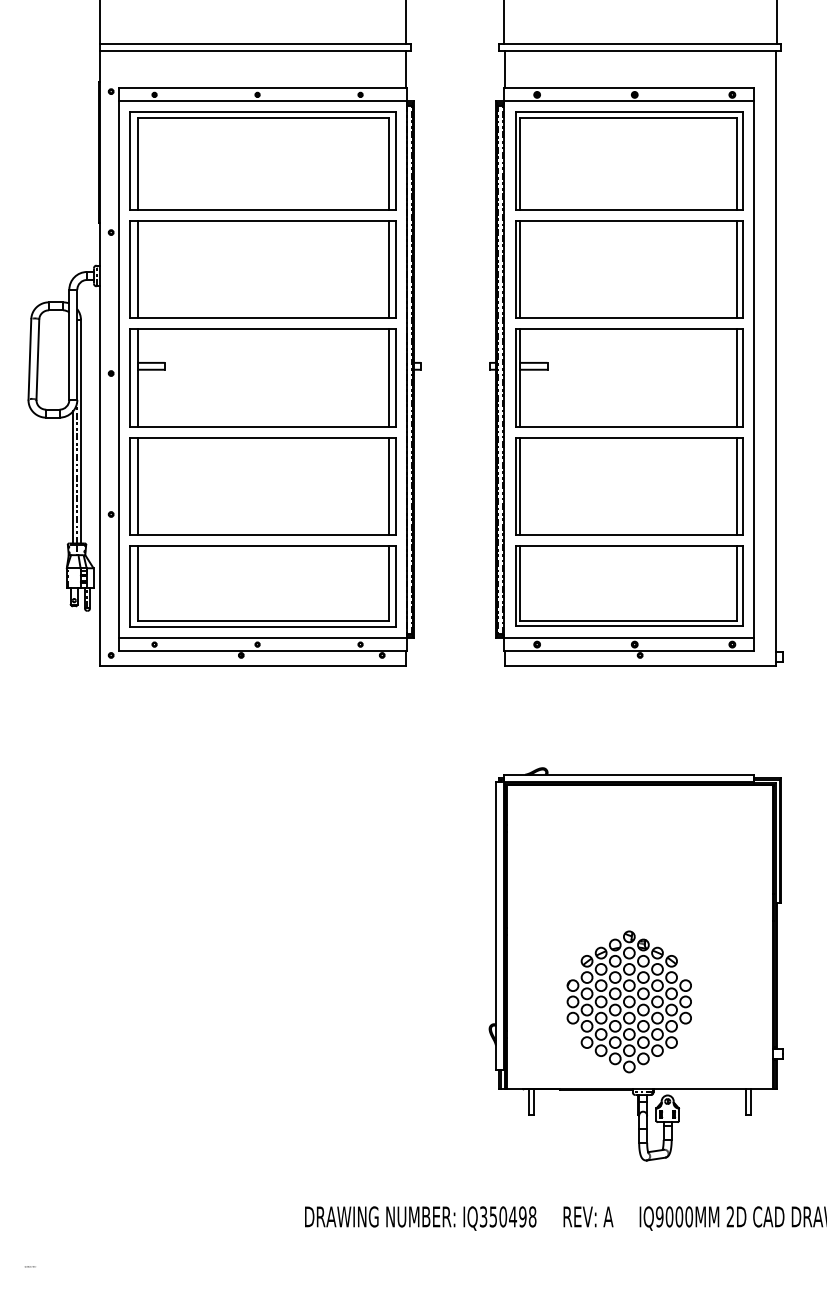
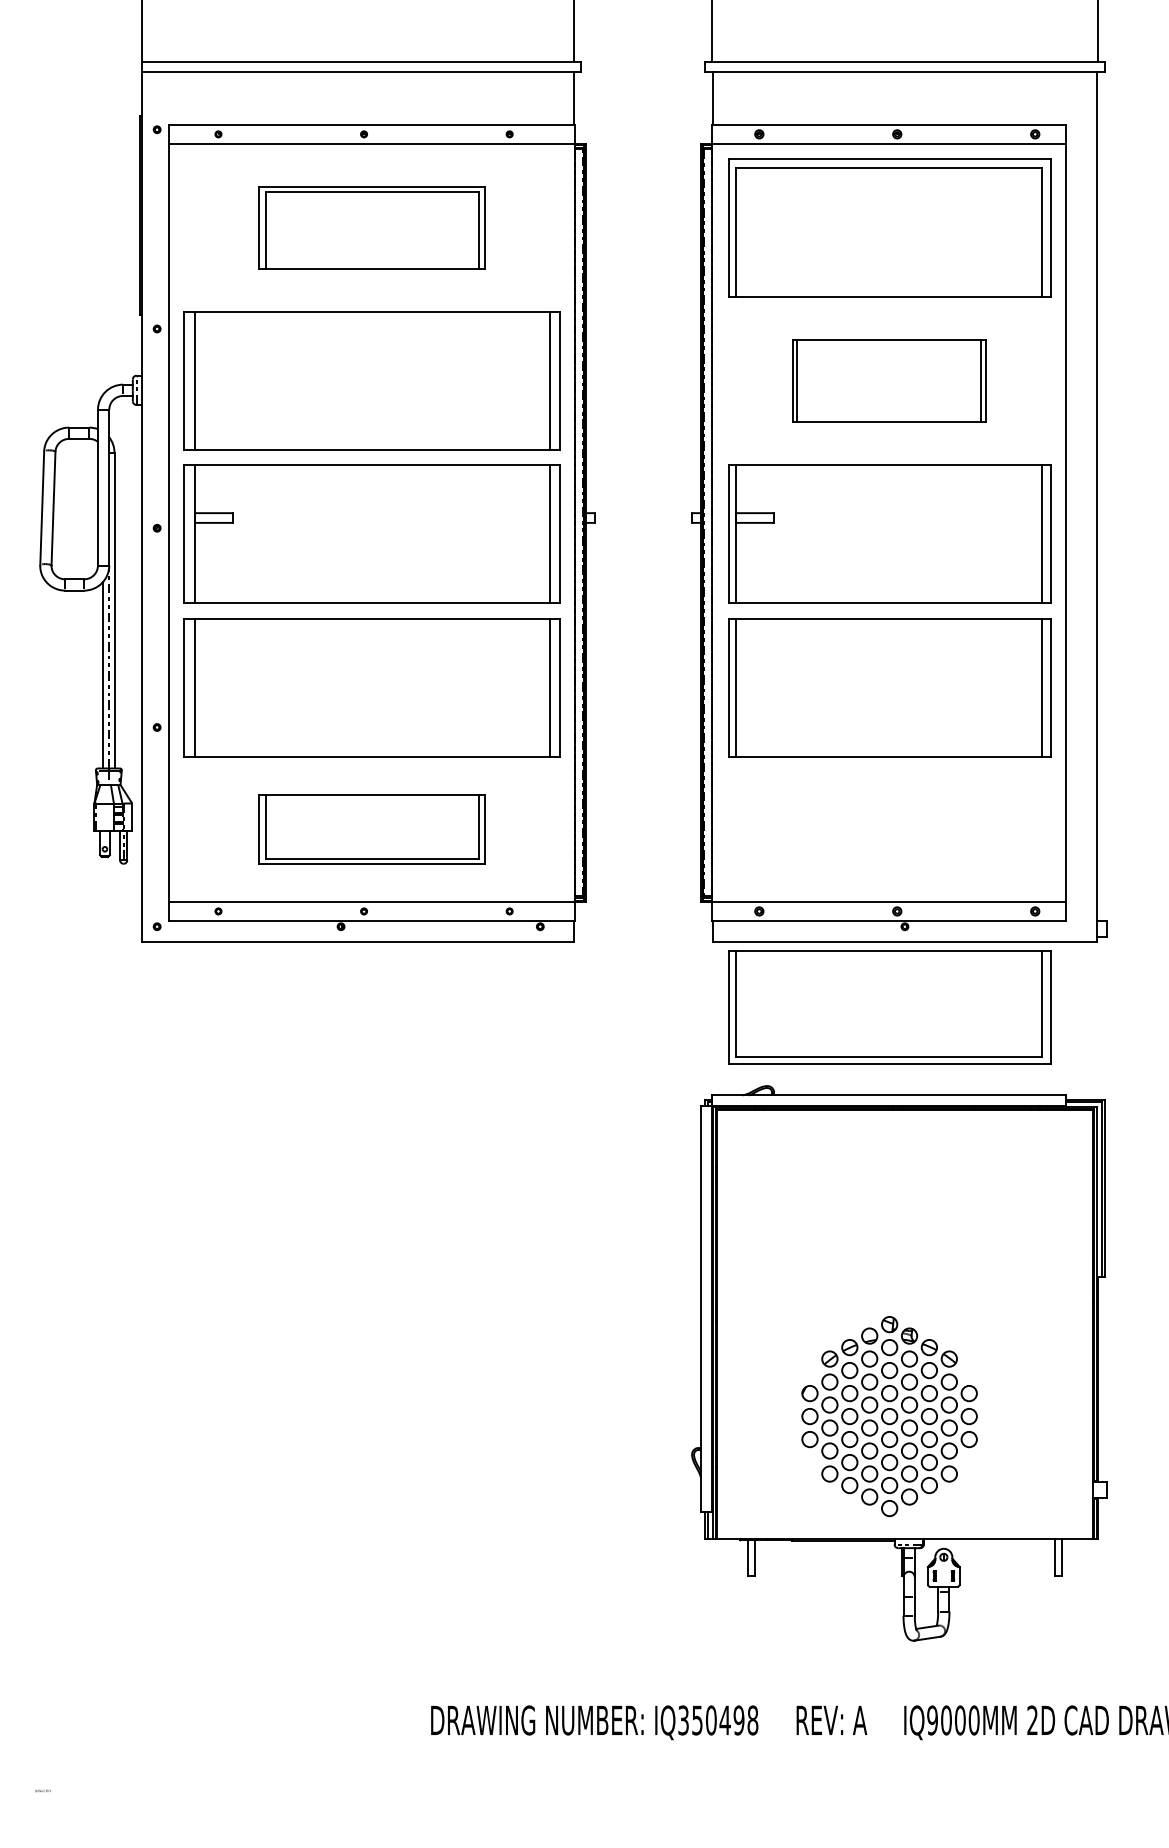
part: (262, 160) -> (371, 227), size x0.6
part: (629, 269) -> (889, 380), size x0.6
part: (629, 585) -> (889, 1007), moved
part: (262, 586) -> (371, 829), size x0.6

